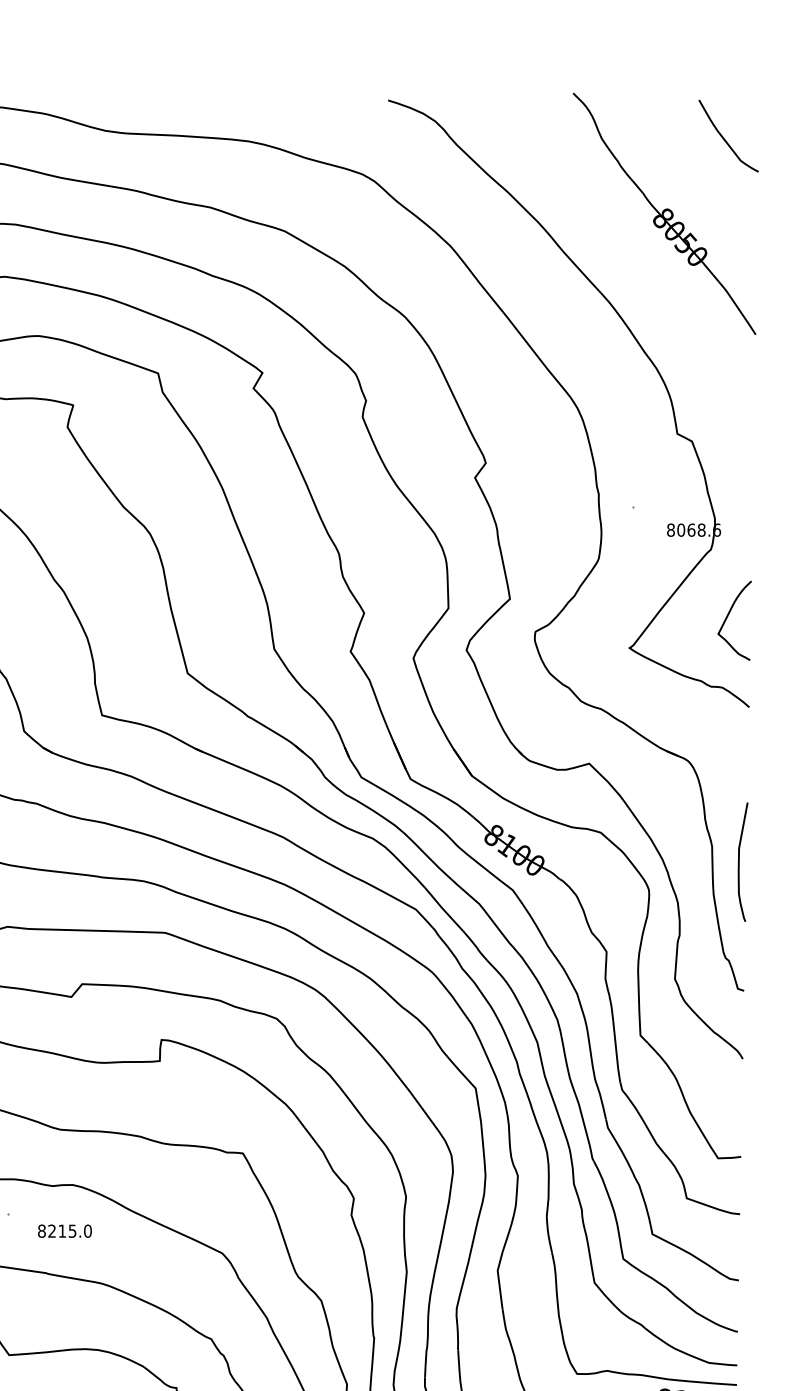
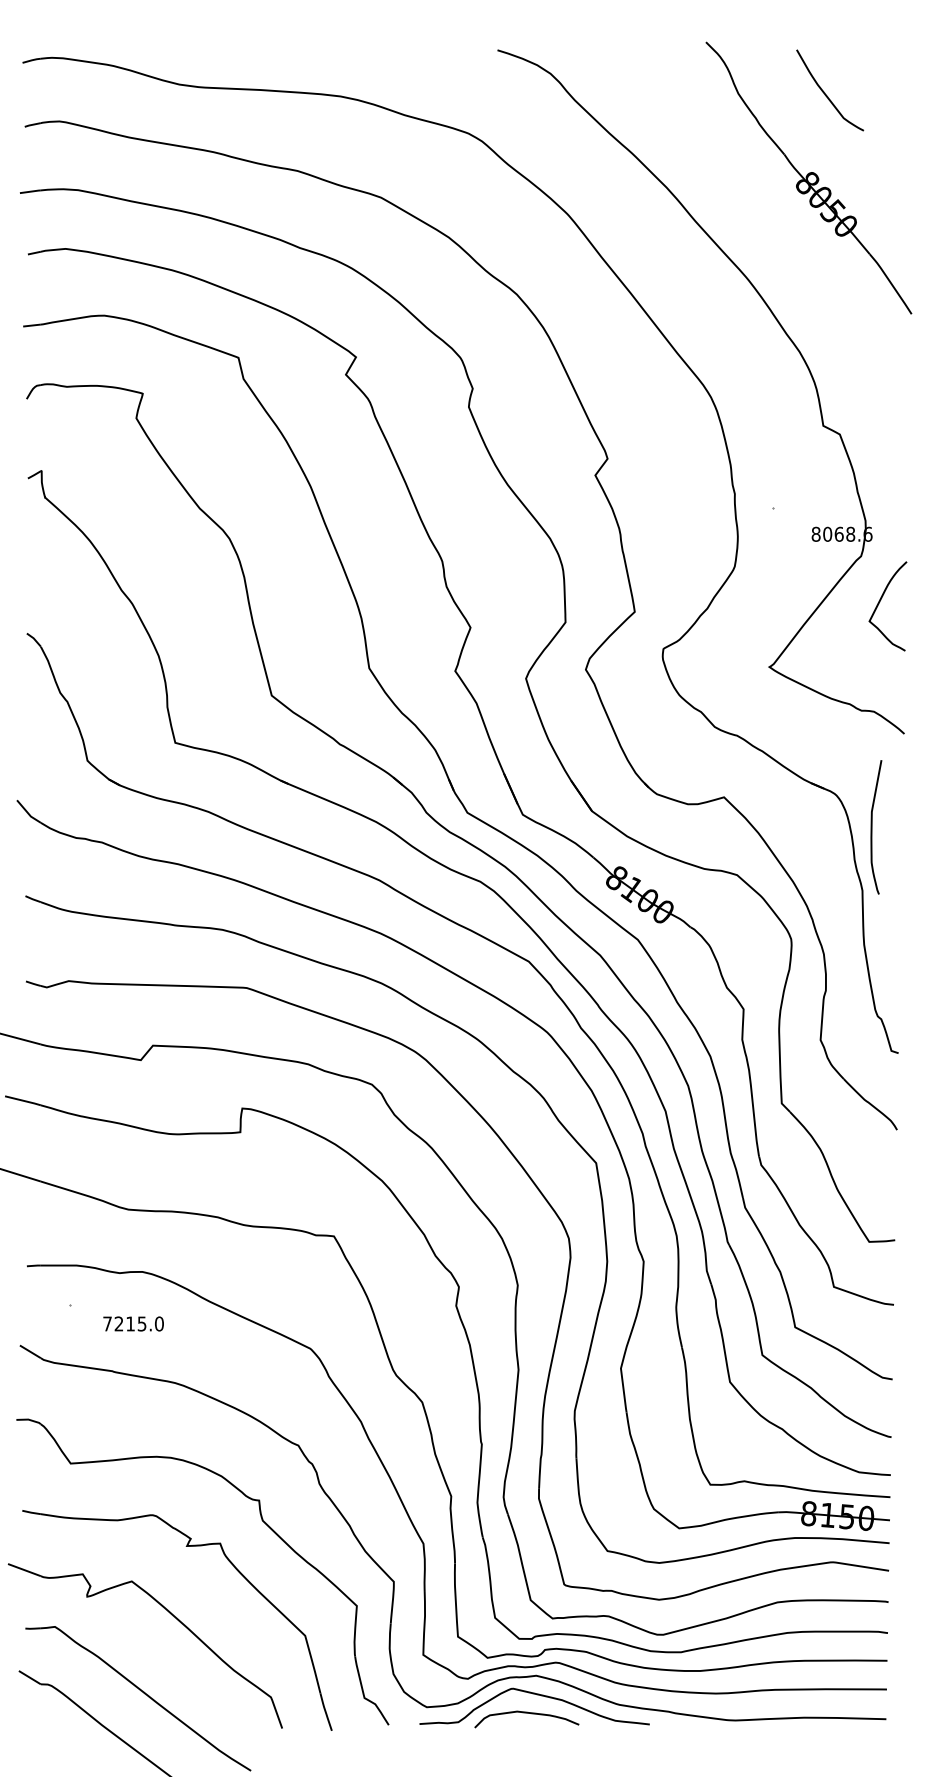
curve: (725, 139) -> (826, 94), moved
curve: (728, 617) -> (880, 602), moved
curve: (739, 862) -> (872, 827), moved
text: (41, 1230) -> (107, 1323), 8215.0 -> 7215.0

